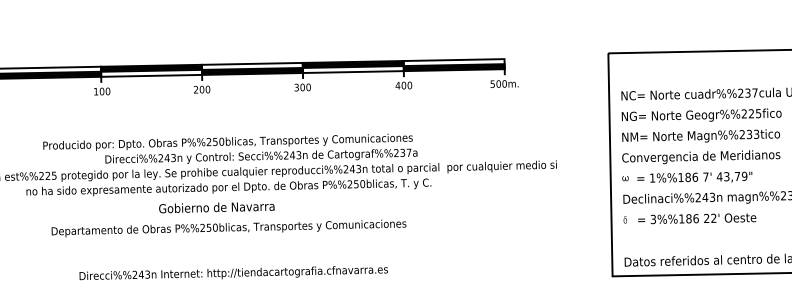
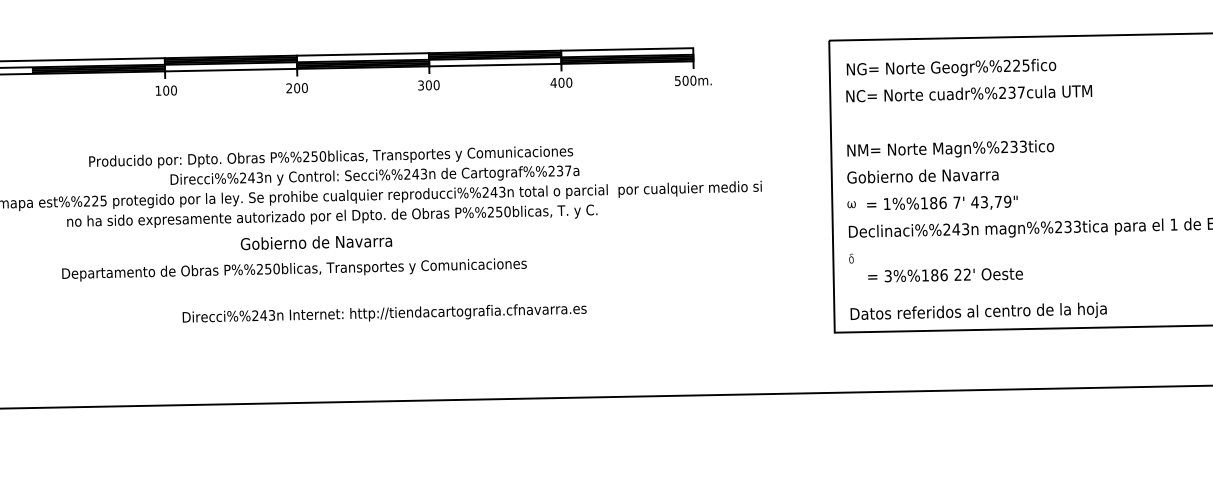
text: (701, 115) -> (951, 67), moved
text: (703, 157) -> (953, 176), Convergencia de Meridianos -> Gobierno de Navarra
text: (697, 218) -> (945, 275), moved
text: (229, 228) -> (294, 269), moved
text: (233, 273) -> (384, 313), moved

